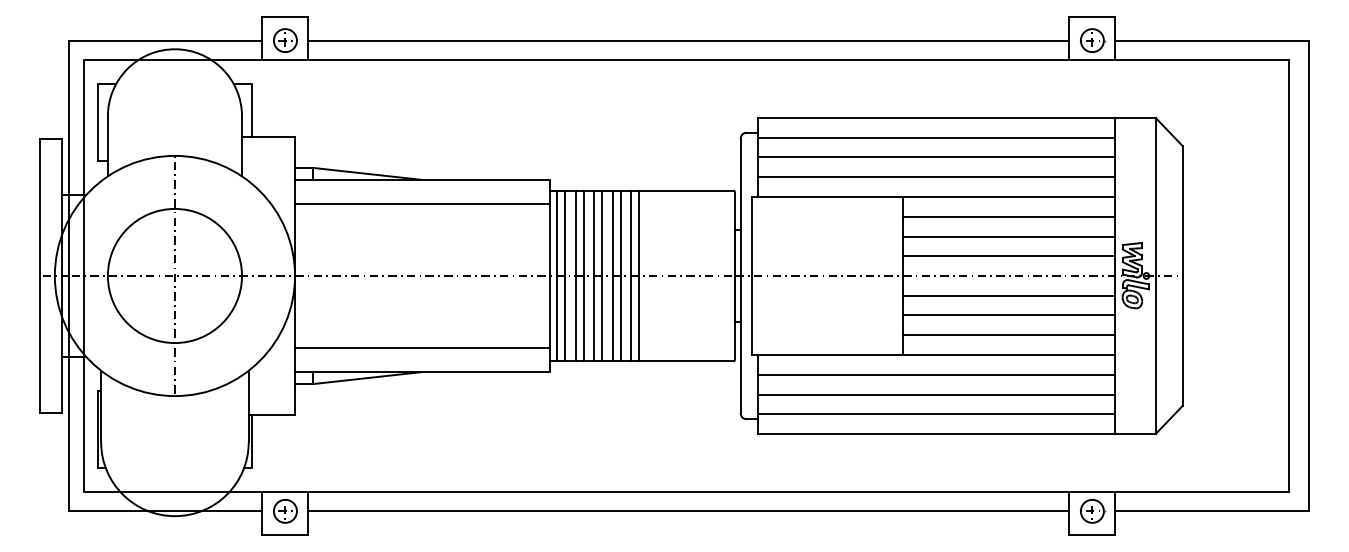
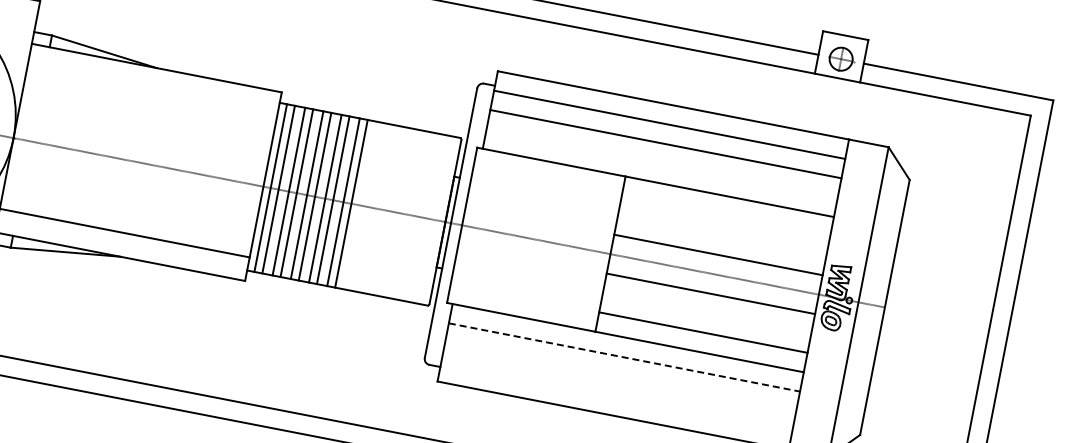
line: (936, 177) -> (662, 163), removed
line: (422, 203) -> (152, 91), removed
line: (1009, 216) -> (726, 216), removed
line: (1009, 236) -> (722, 235), removed
line: (1009, 315) -> (707, 313), removed
line: (936, 374) -> (624, 357), solid -> dashed
line: (936, 394) -> (620, 376), removed
line: (936, 414) -> (616, 396), removed

